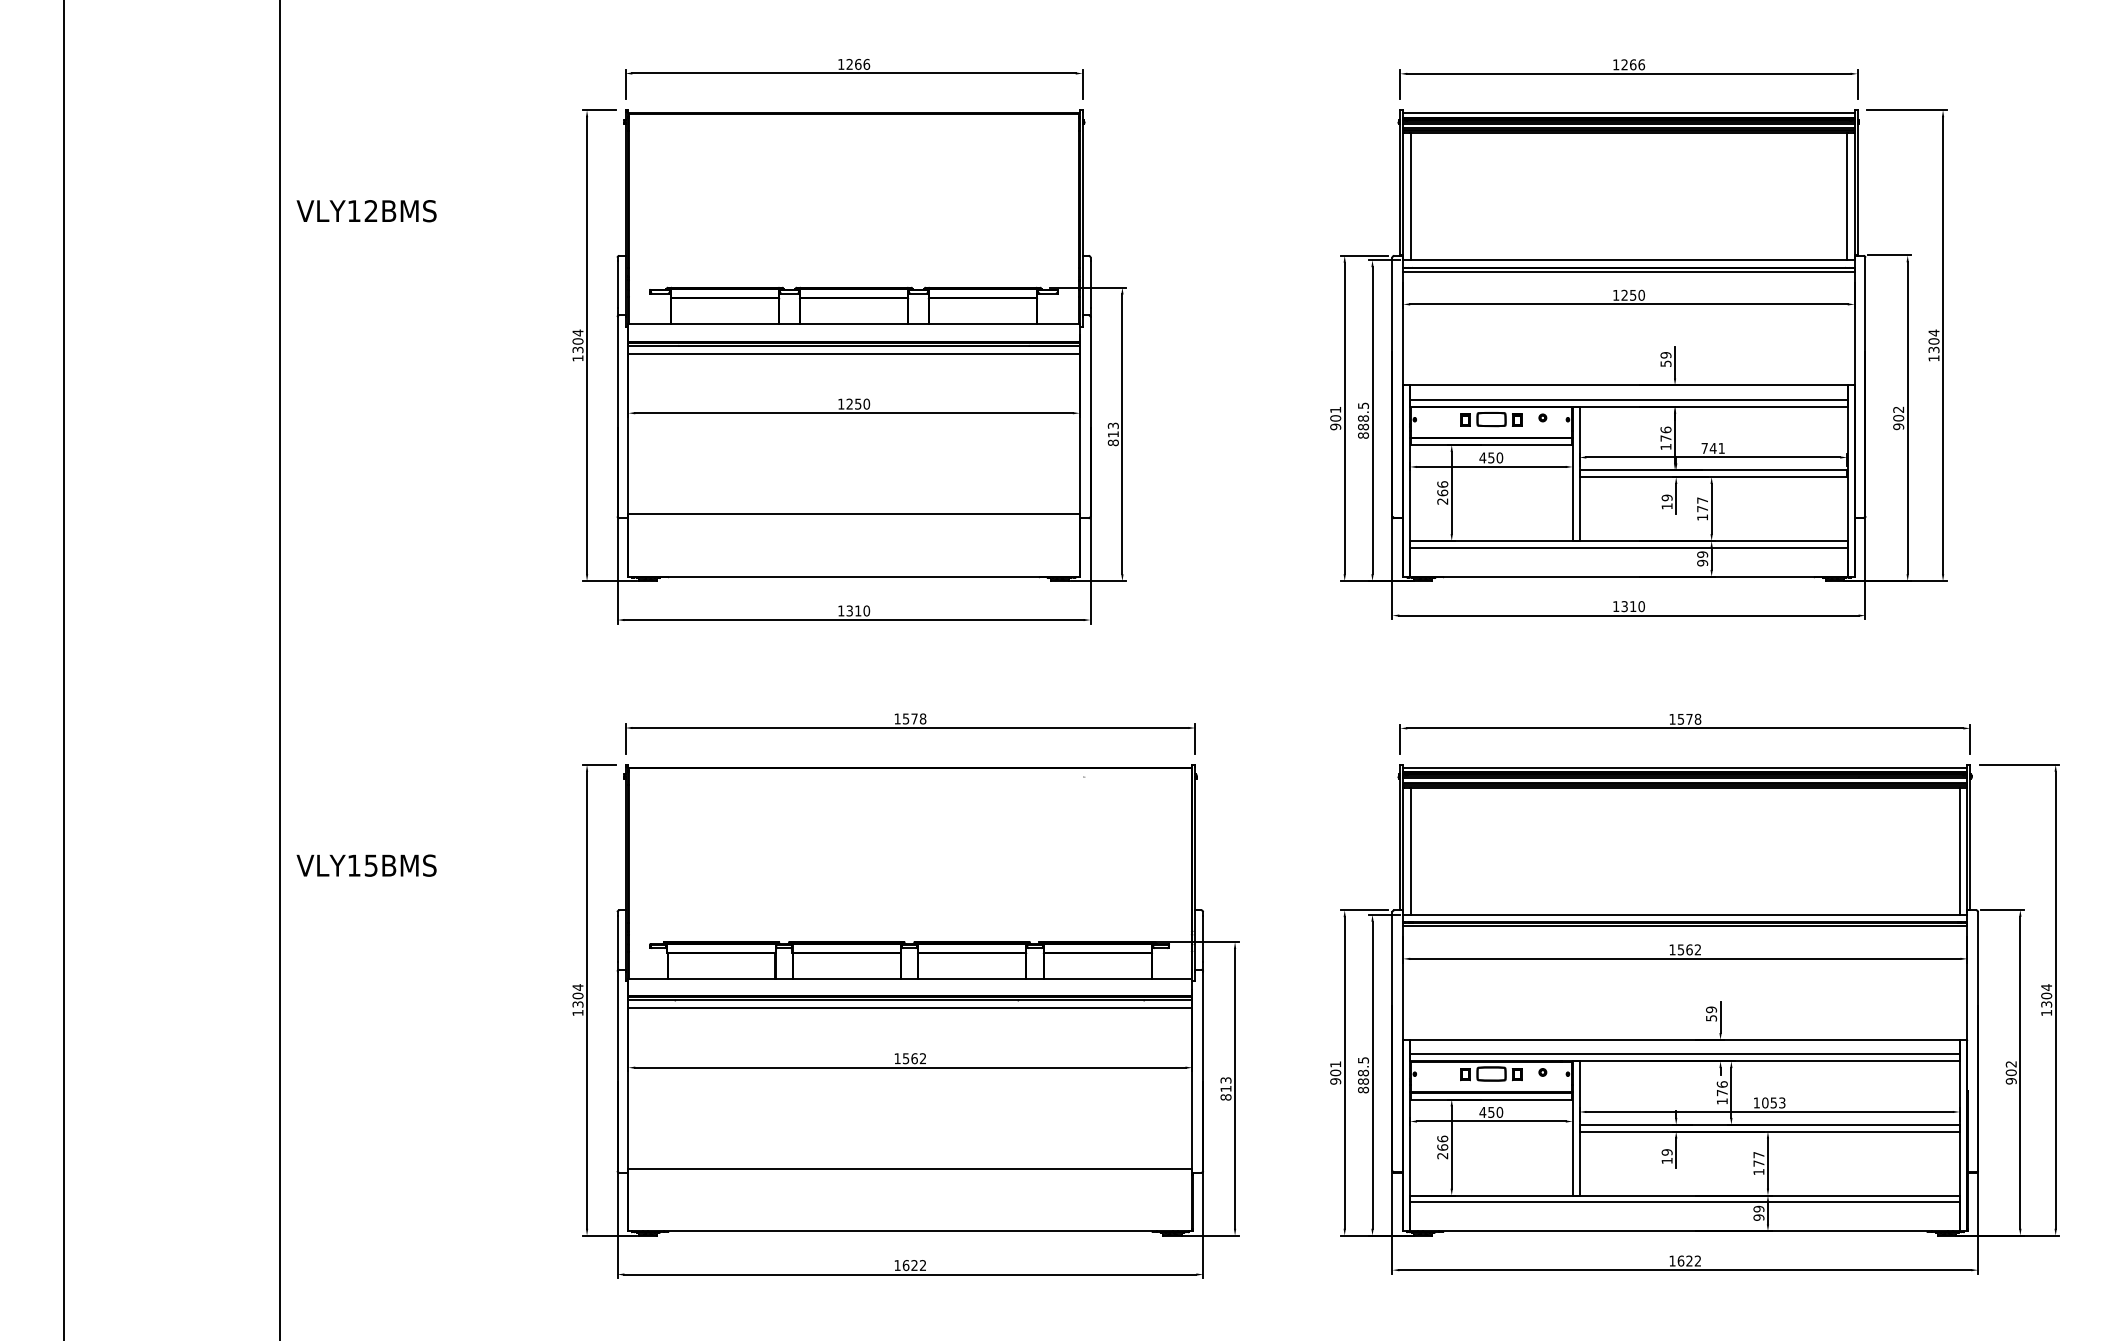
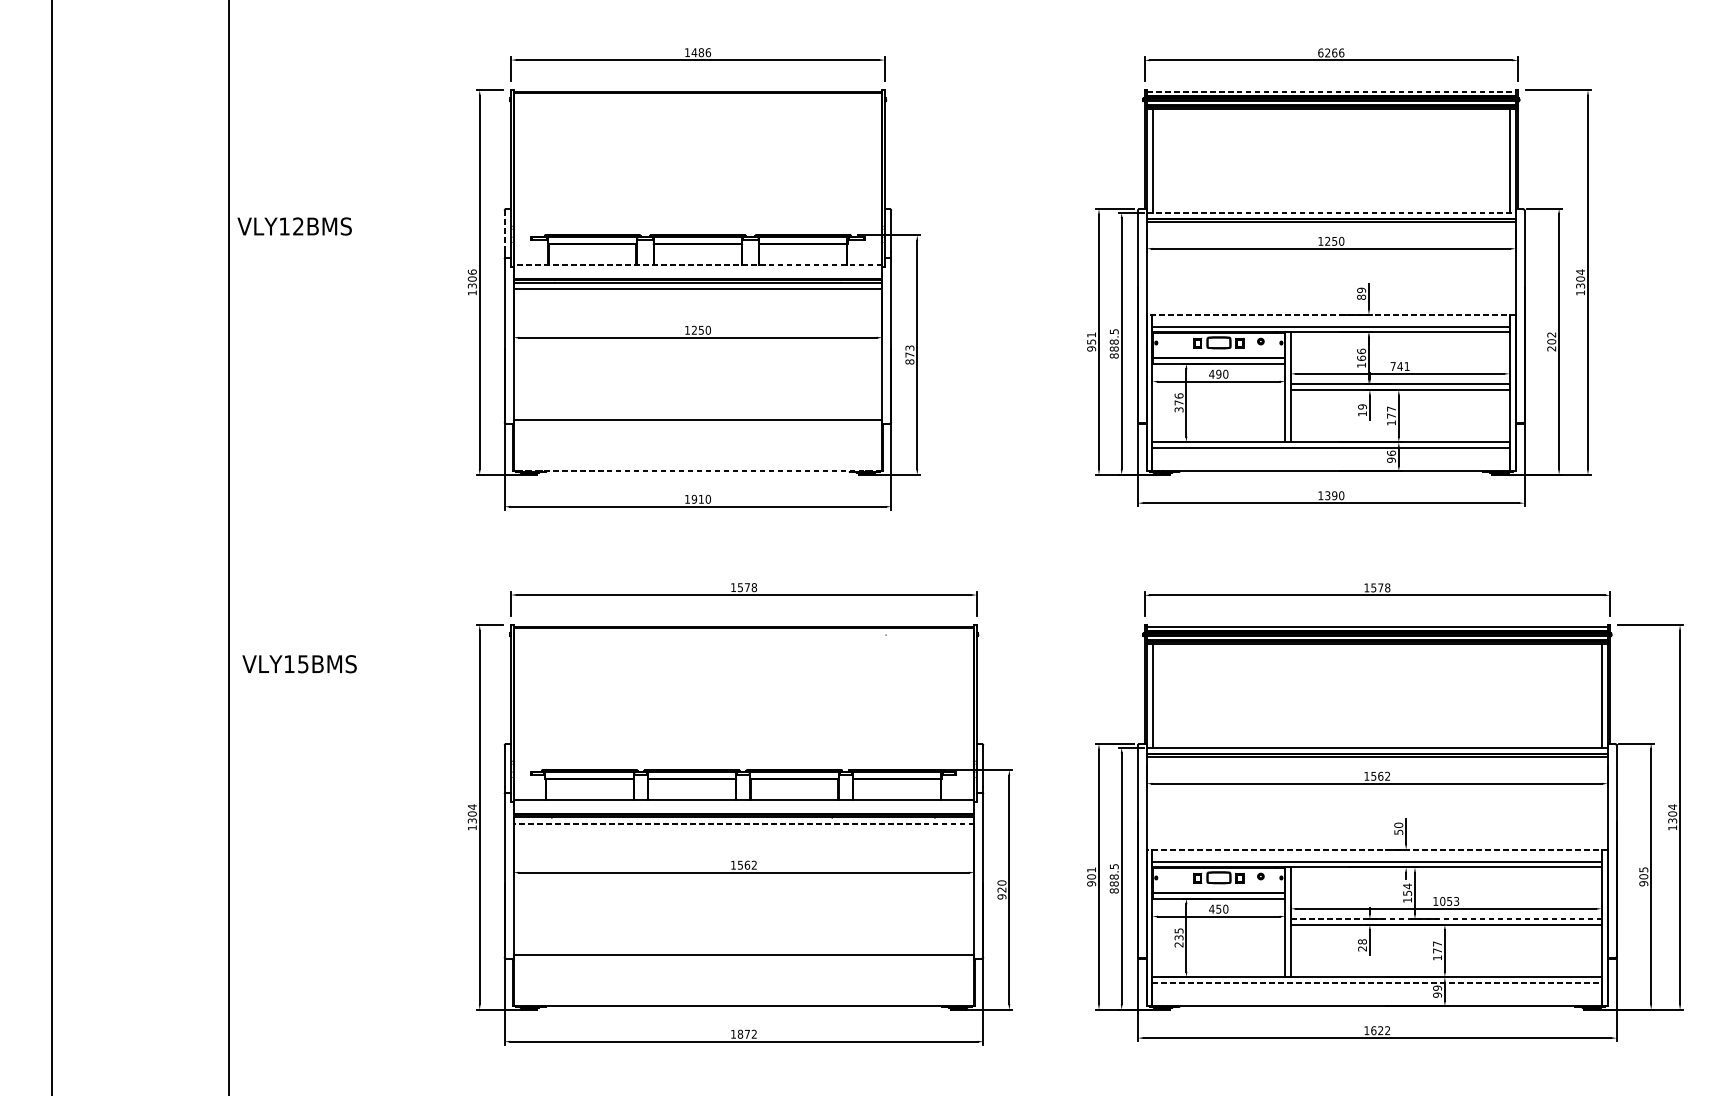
text: (853, 63) -> (697, 51), 1266 -> 1486
text: (1616, 64) -> (1321, 52), 1266 -> 6266
line: (1628, 113) -> (1330, 92), solid -> dashed
text: (366, 211) -> (294, 226), moved
line: (1628, 260) -> (1330, 212), solid -> dashed
line: (617, 284) -> (504, 232), solid -> dashed
line: (854, 324) -> (698, 265), solid -> dashed
text: (577, 332) -> (471, 271), 1304 -> 1306
text: (1665, 363) -> (1361, 297), 59 -> 89
line: (1628, 385) -> (1330, 315), solid -> dashed
text: (1335, 418) -> (1091, 342), 901 -> 951
text: (1898, 426) -> (1551, 348), 902 -> 202
text: (1113, 434) -> (909, 355), 813 -> 873
text: (1665, 438) -> (1361, 358), 176 -> 166
text: (1491, 457) -> (1218, 373), 450 -> 490
text: (1442, 496) -> (1178, 405), 266 -> 376
text: (1702, 554) -> (1391, 453), 99 -> 96
line: (853, 576) -> (697, 471), solid -> dashed
text: (1632, 606) -> (1334, 495), 1310 -> 1390
text: (849, 610) -> (694, 498), 1310 -> 1910
text: (366, 865) -> (299, 664), moved
line: (910, 1008) -> (744, 824), solid -> dashed
text: (1711, 1009) -> (1398, 825), 59 -> 50
line: (1685, 1039) -> (1377, 849), solid -> dashed
text: (2010, 1064) -> (1643, 870), 902 -> 905
text: (1225, 1088) -> (1001, 889), 813 -> 920
text: (1721, 1088) -> (1406, 889), 176 -> 154
line: (1770, 1124) -> (1446, 919), solid -> dashed
text: (1442, 1142) -> (1178, 933), 266 -> 235
text: (1666, 1156) -> (1361, 945), 19 -> 28
line: (1685, 1202) -> (1377, 982), solid -> dashed
text: (909, 1265) -> (743, 1034), 1622 -> 1872

